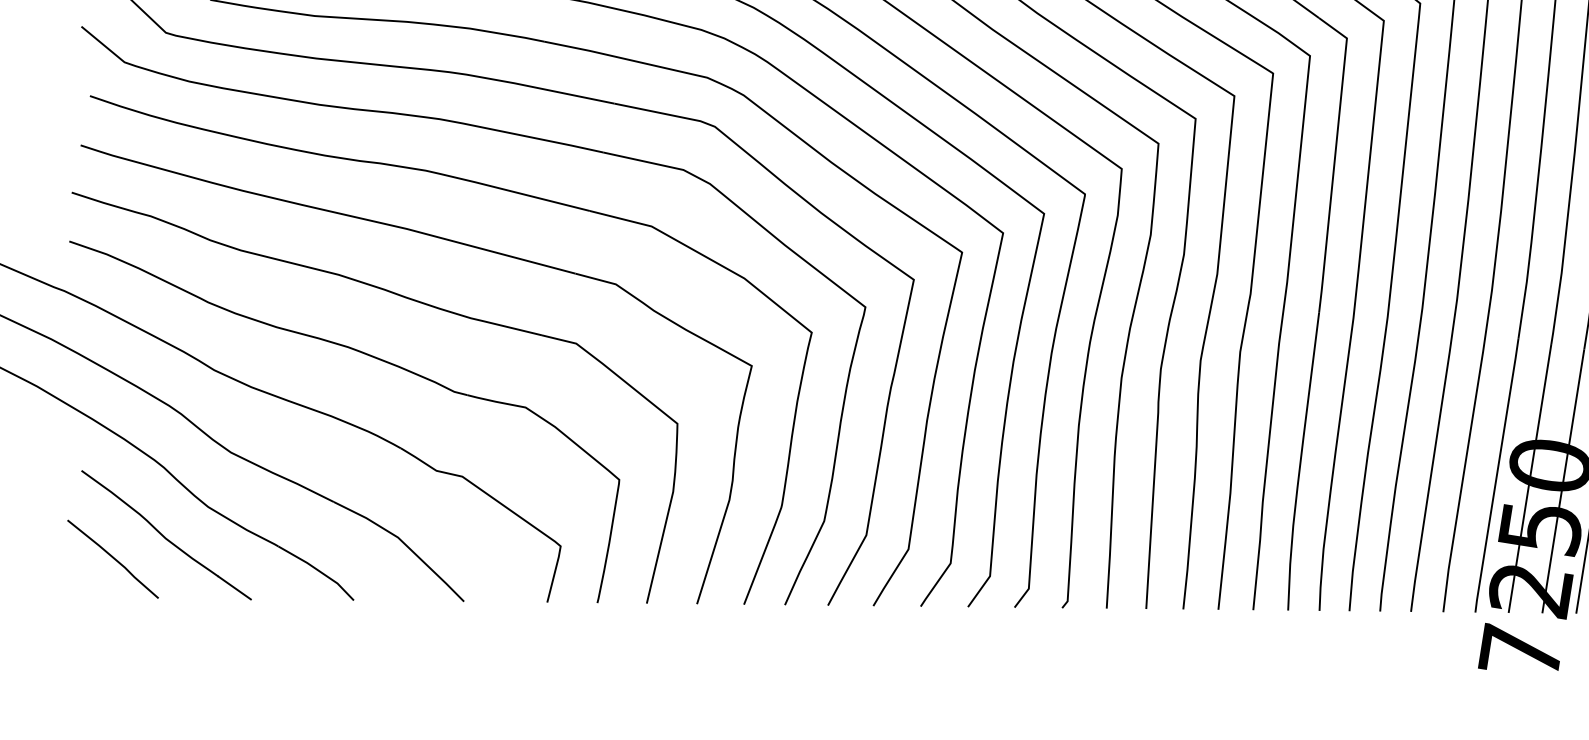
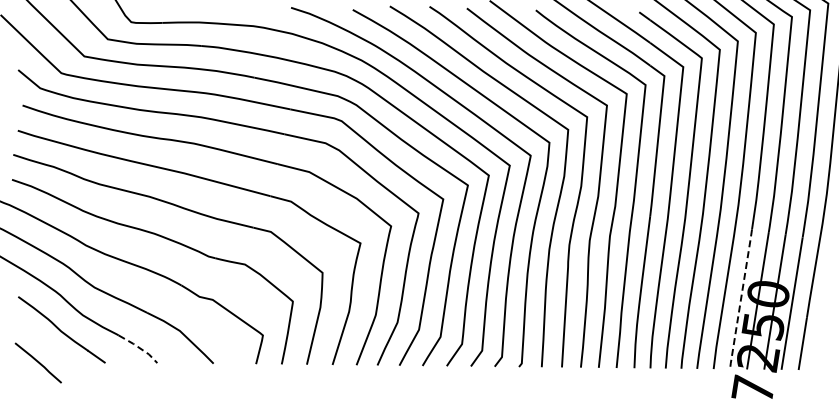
line: (1497, 475) -> (741, 299), solid -> dashed
line: (111, 558) -> (37, 362), moved
line: (318, 569) -> (139, 347), solid -> dashed

